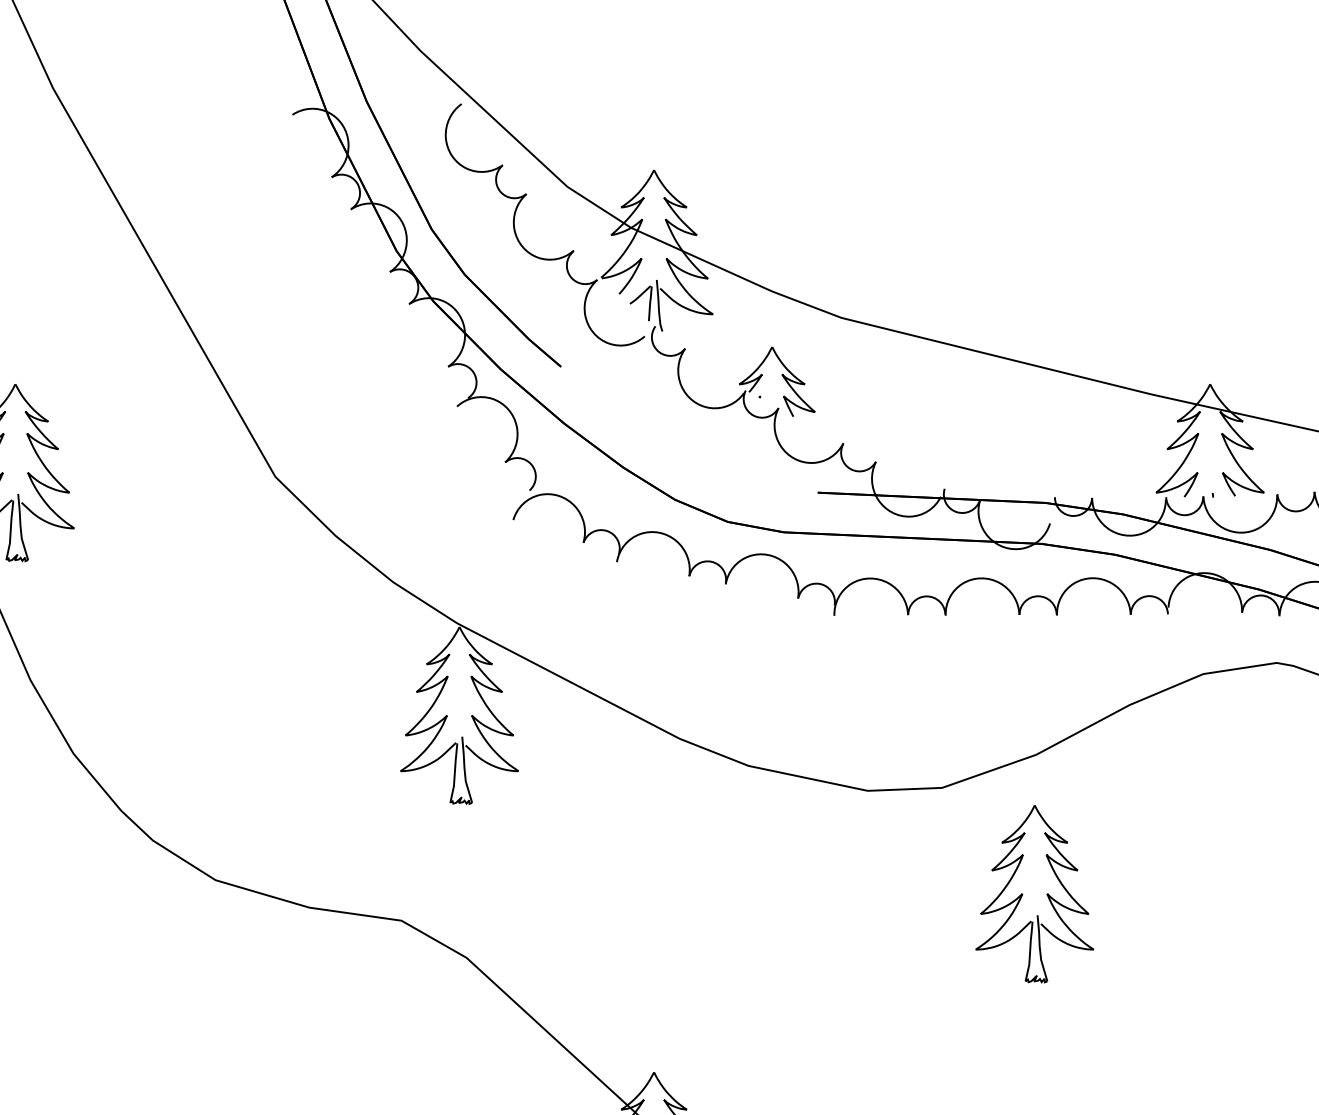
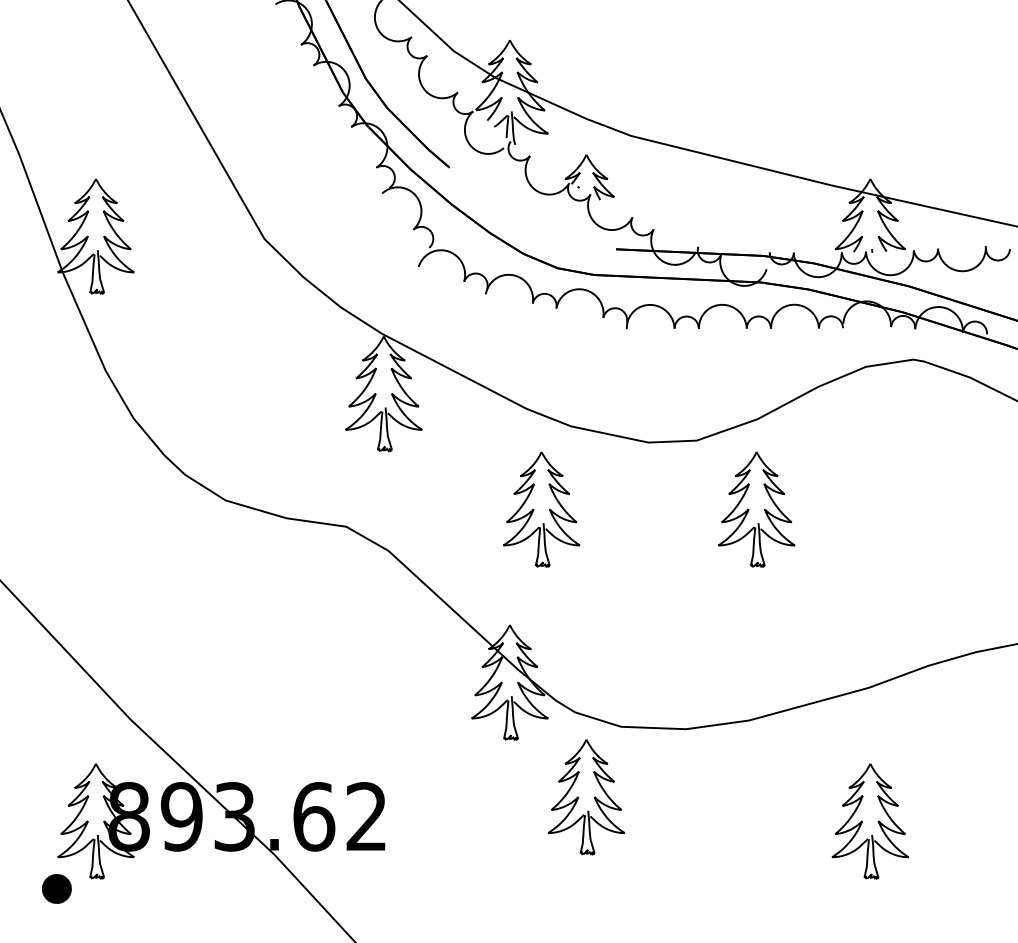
part: (702, 894) -> (541, 509), added

